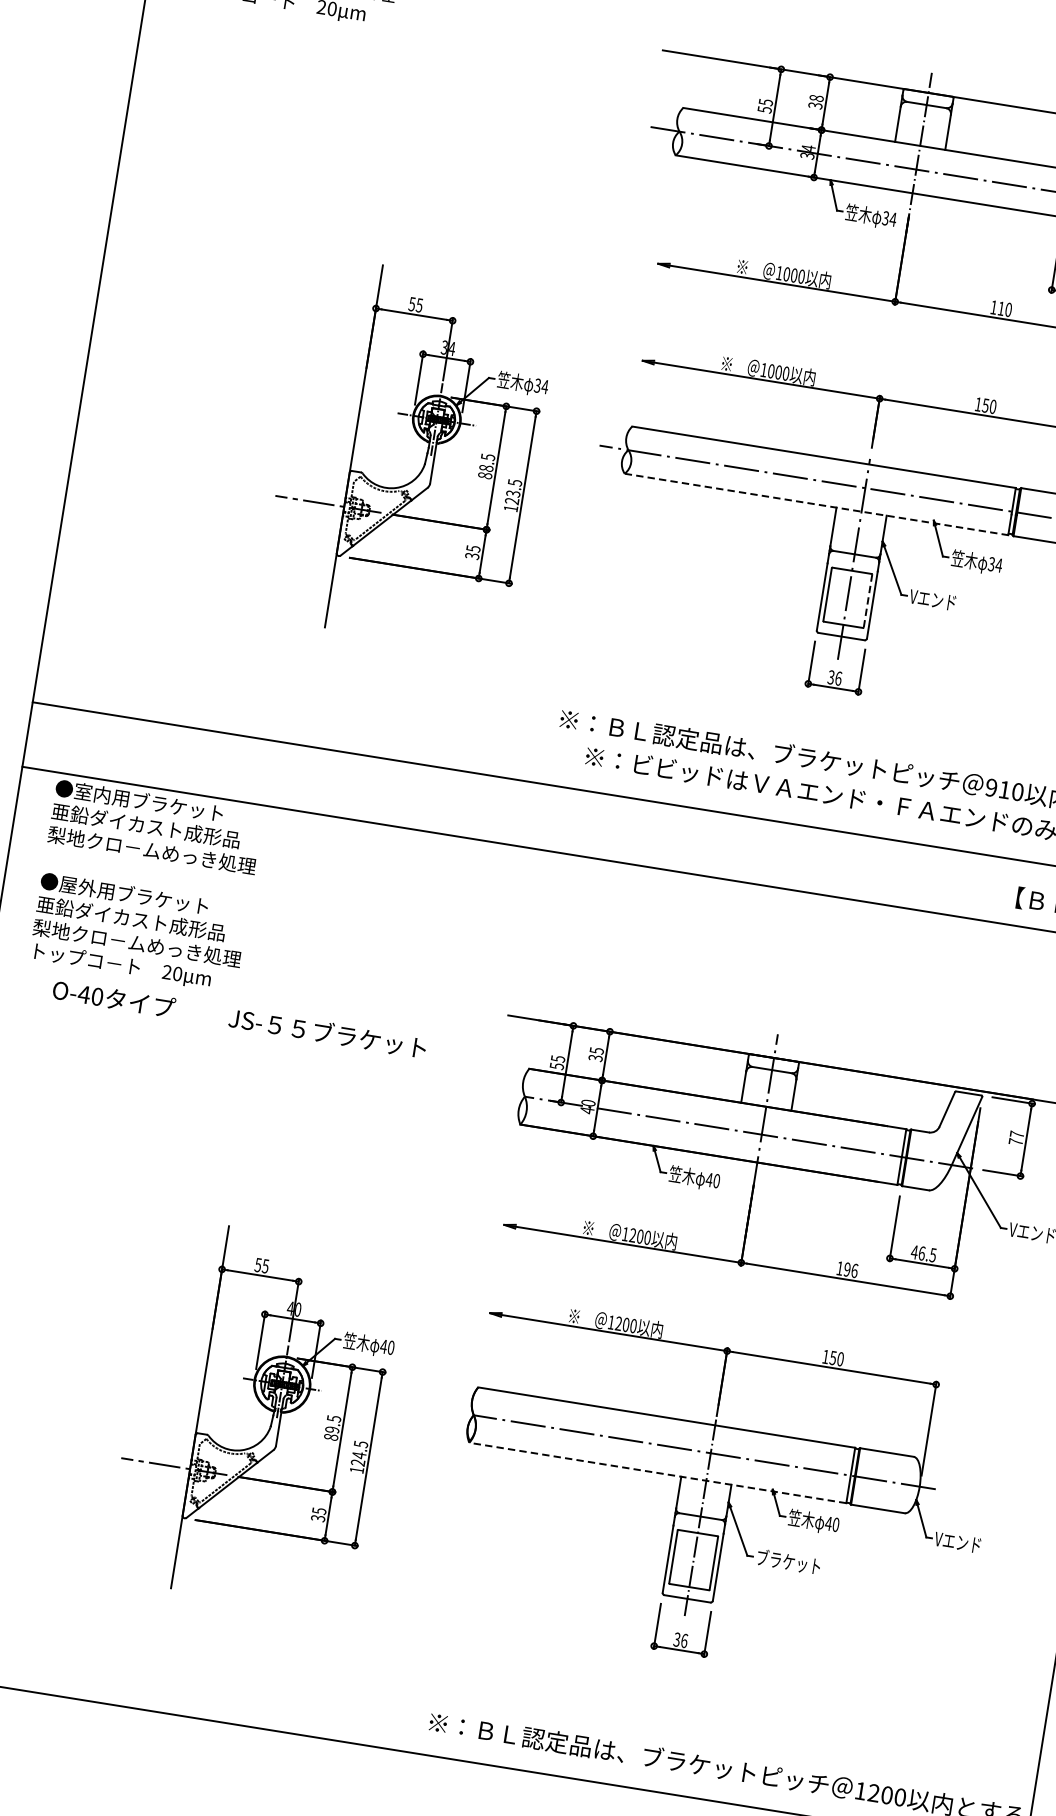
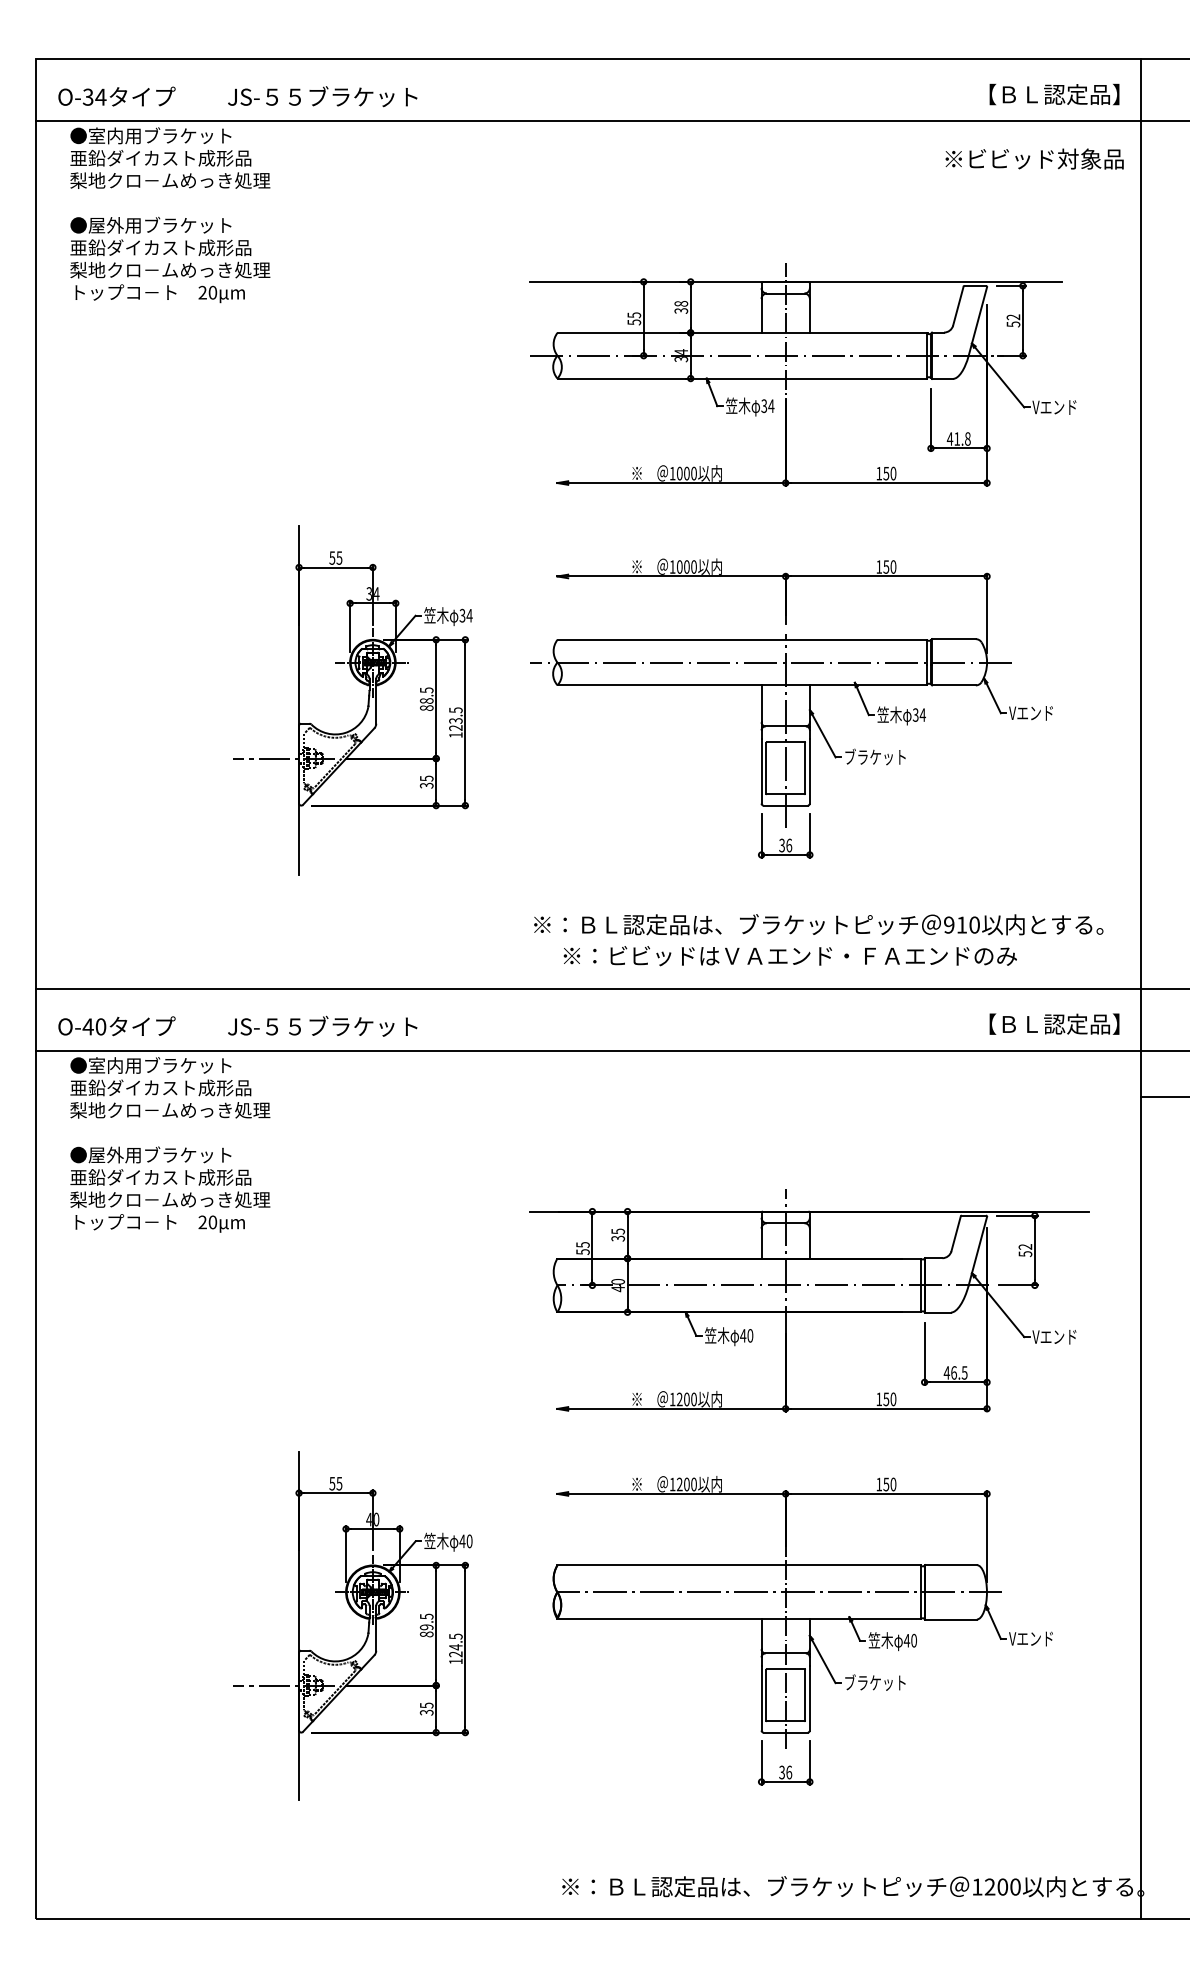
text: (1001, 308) -> (886, 473), 110 -> 150
line: (816, 504) -> (742, 685), dashed -> solid
line: (868, 600) -> (805, 767), dashed -> solid
text: (941, 600) -> (874, 756), Vエンド -> ブラケット
text: (239, 1018) -> (237, 1025), moved
text: (1016, 1138) -> (1025, 1250), 77 -> 52
text: (850, 1269) -> (889, 1398), 196 -> 150
line: (657, 1472) -> (738, 1618), dashed -> solid

